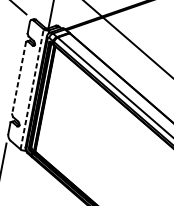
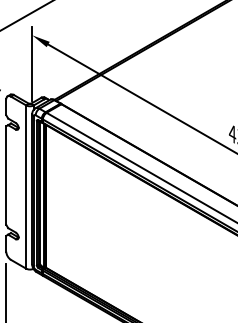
line: (19, 78) -> (6, 176), dashed -> solid
line: (32, 89) -> (26, 187), dashed -> solid

